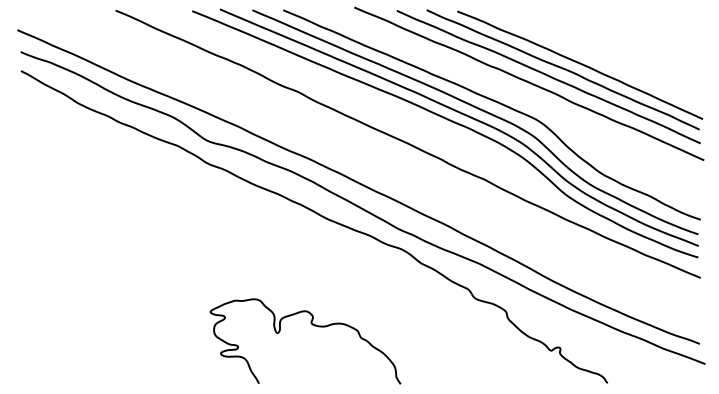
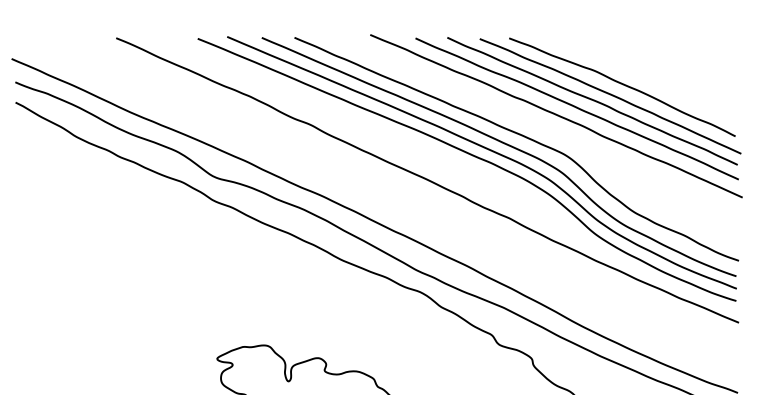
curve: (590, 54) -> (621, 84), added

